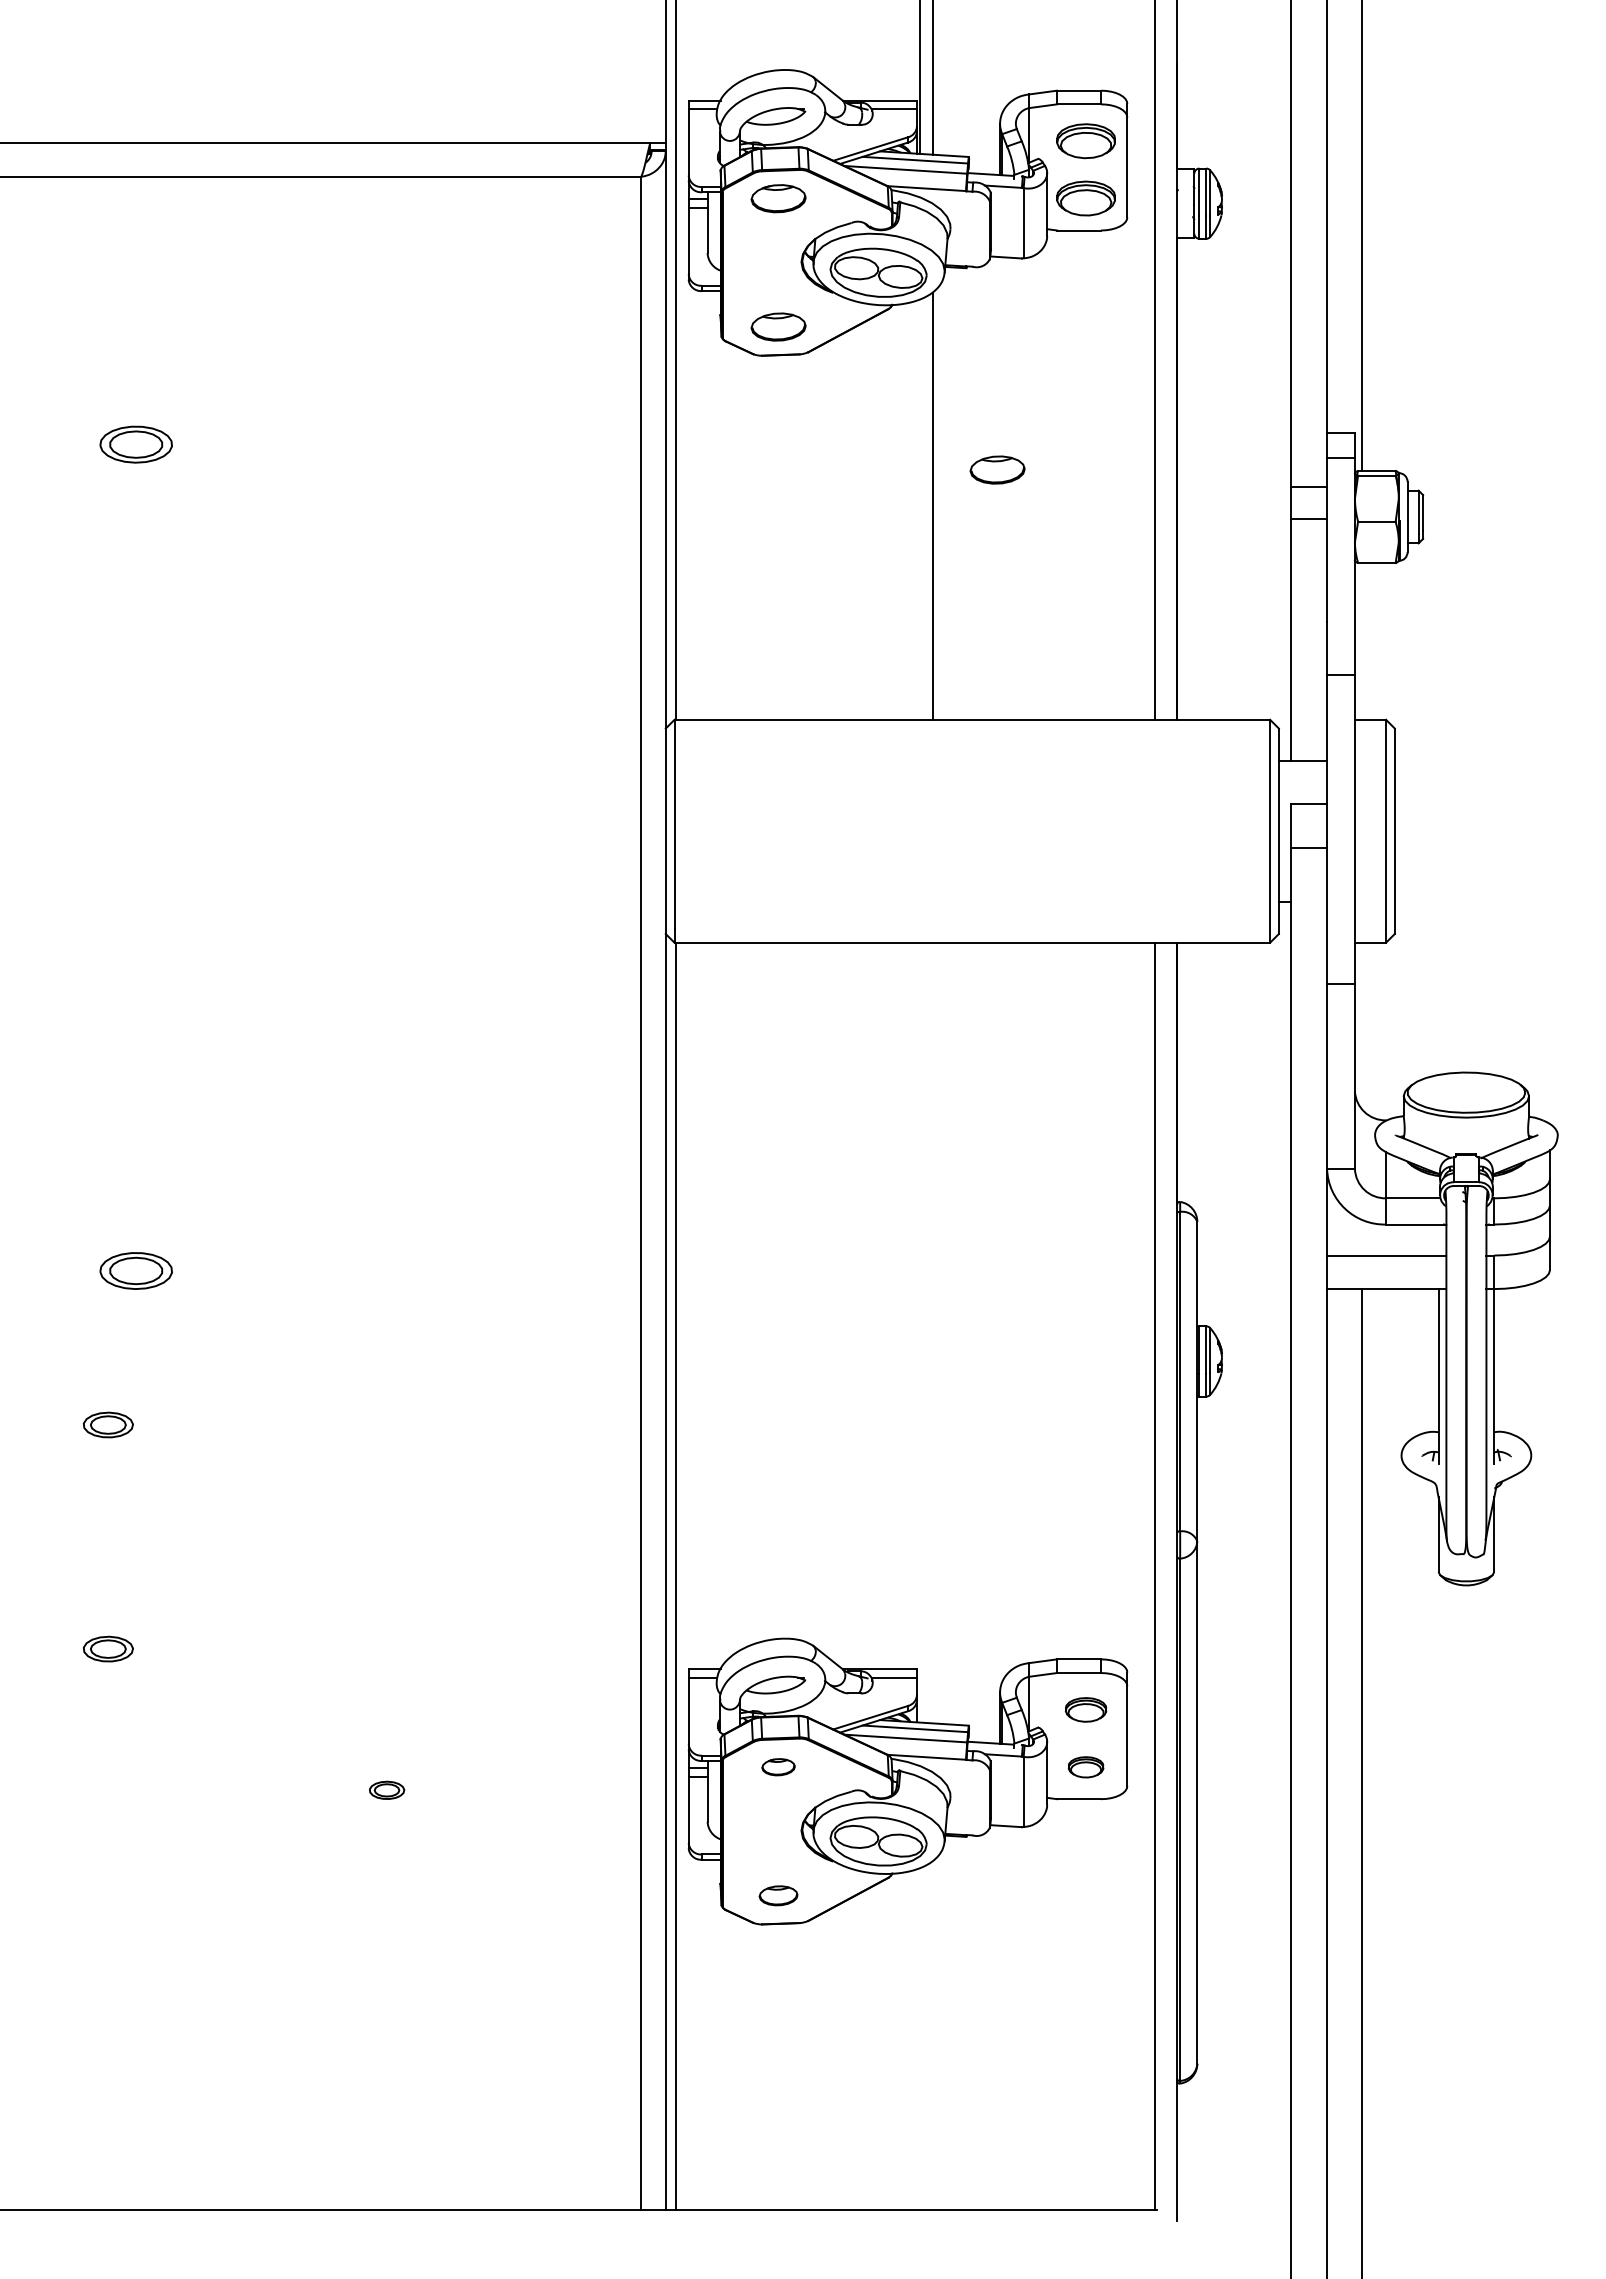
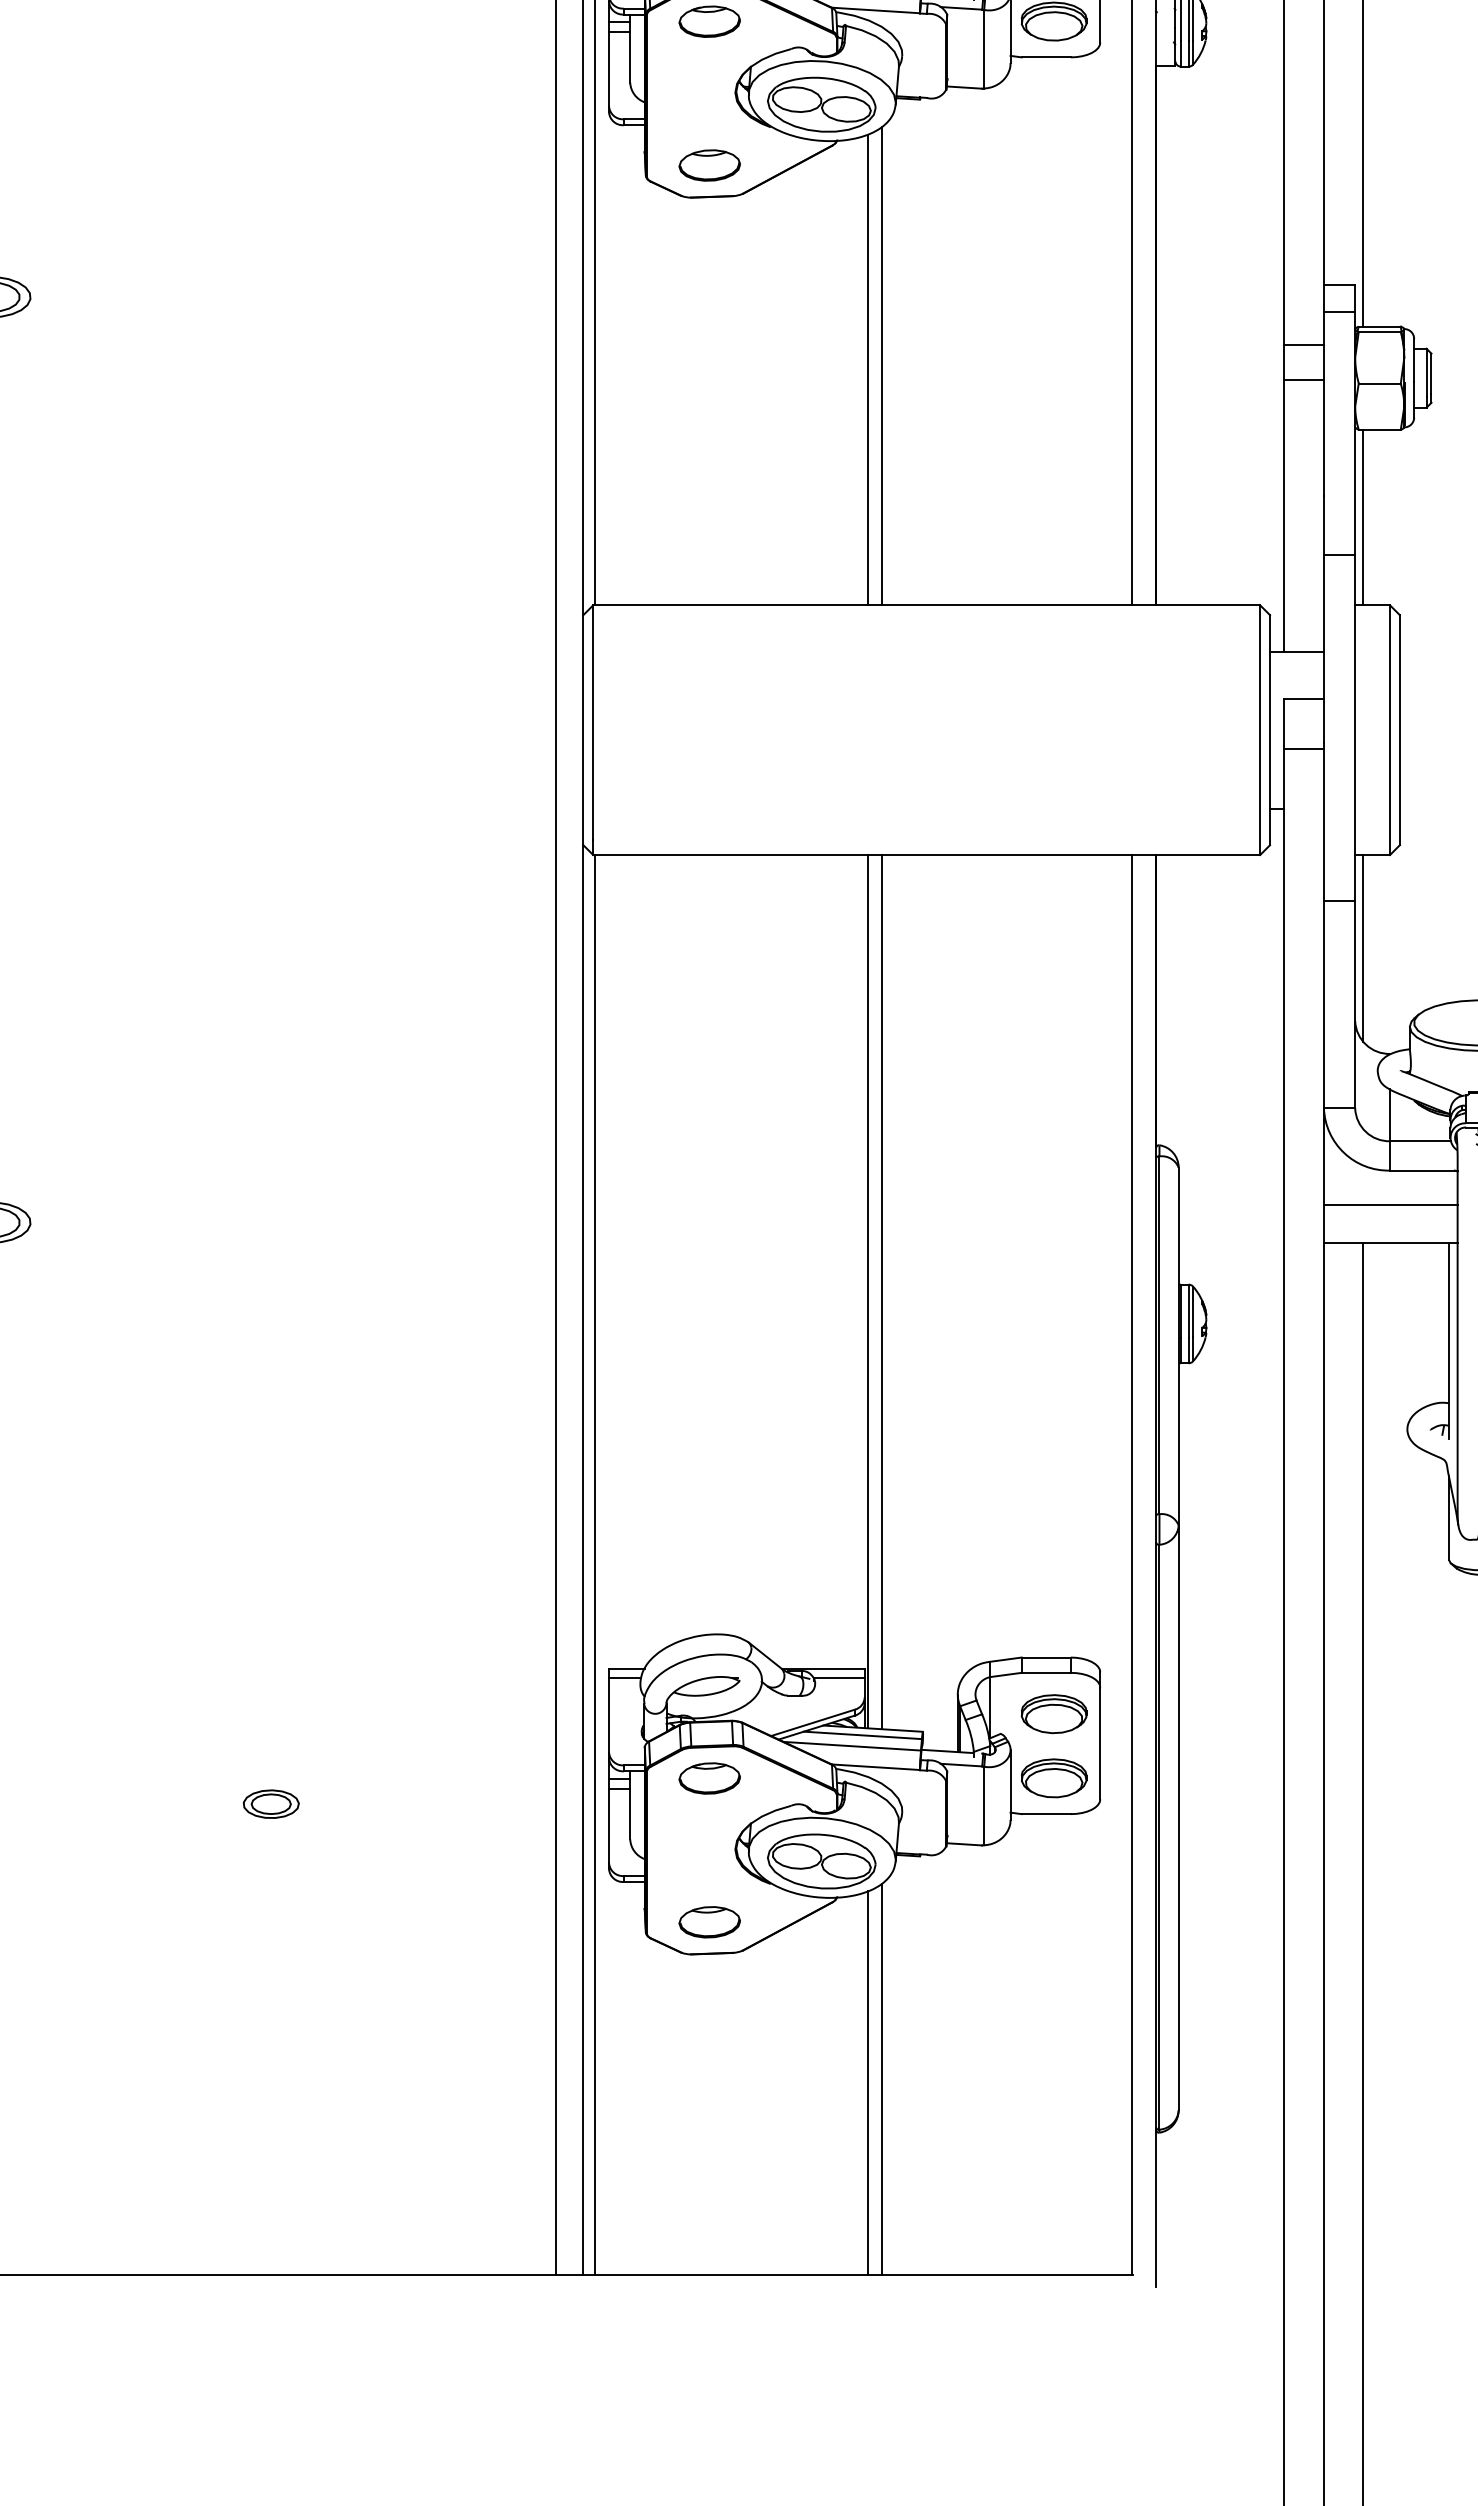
part: (997, 469) -> (954, 325), removed
line: (919, 509) -> (867, 369), added
line: (1361, 641) -> (1362, 517), added
line: (1361, 1025) -> (1362, 947), added
line: (919, 1332) -> (867, 1291), added
line: (932, 1332) -> (882, 1291), added
part: (1085, 1709) -> (1053, 1713), size x1.43
part: (778, 1766) -> (709, 1777), size x1.67
part: (1085, 1767) -> (1053, 1778), size x1.67
part: (386, 1790) -> (270, 1804), size x1.43
part: (778, 1895) -> (709, 1922), size x1.43
line: (932, 2035) -> (882, 2078), added
line: (919, 2039) -> (867, 2083), added

